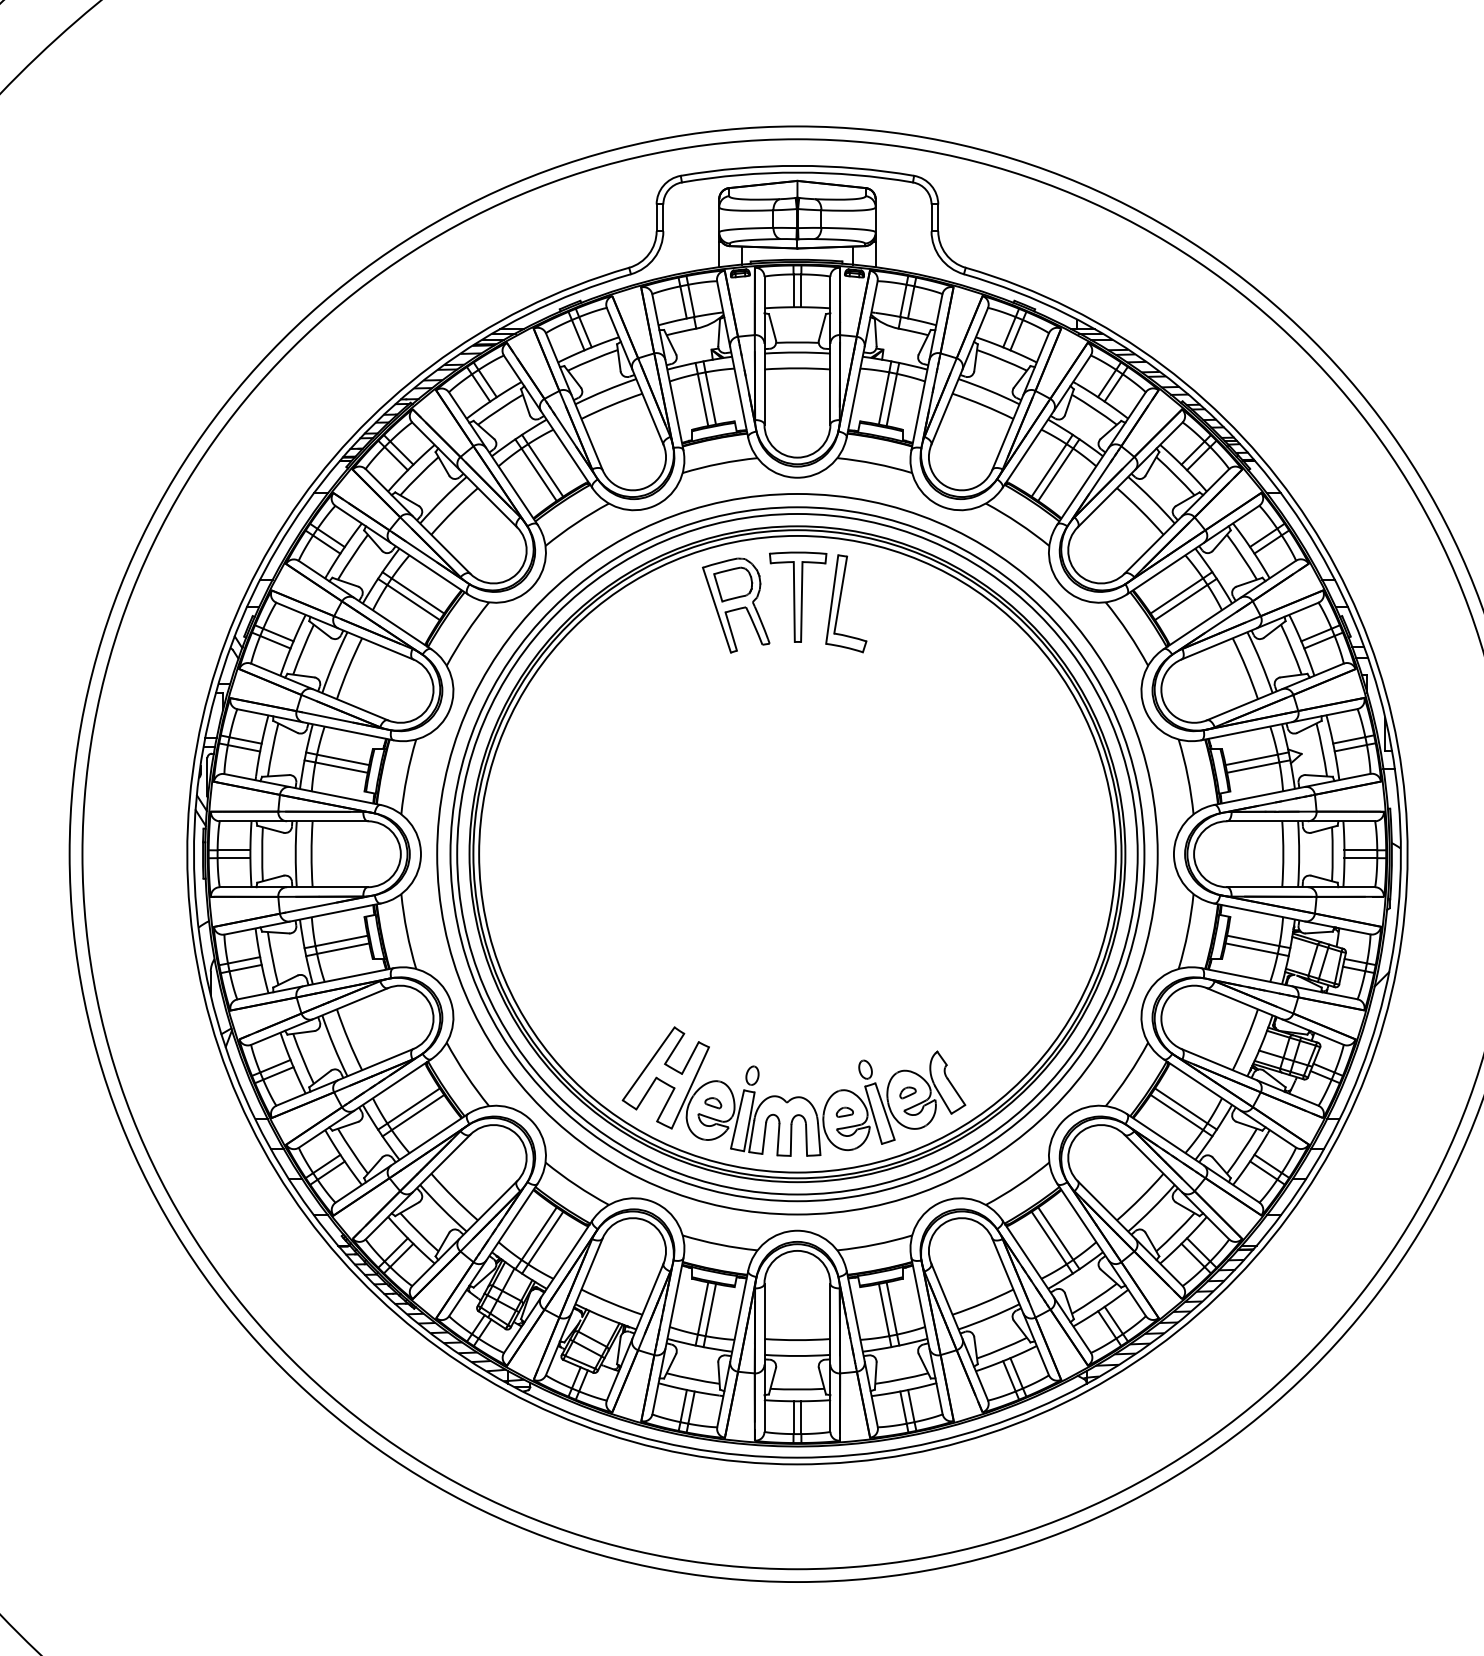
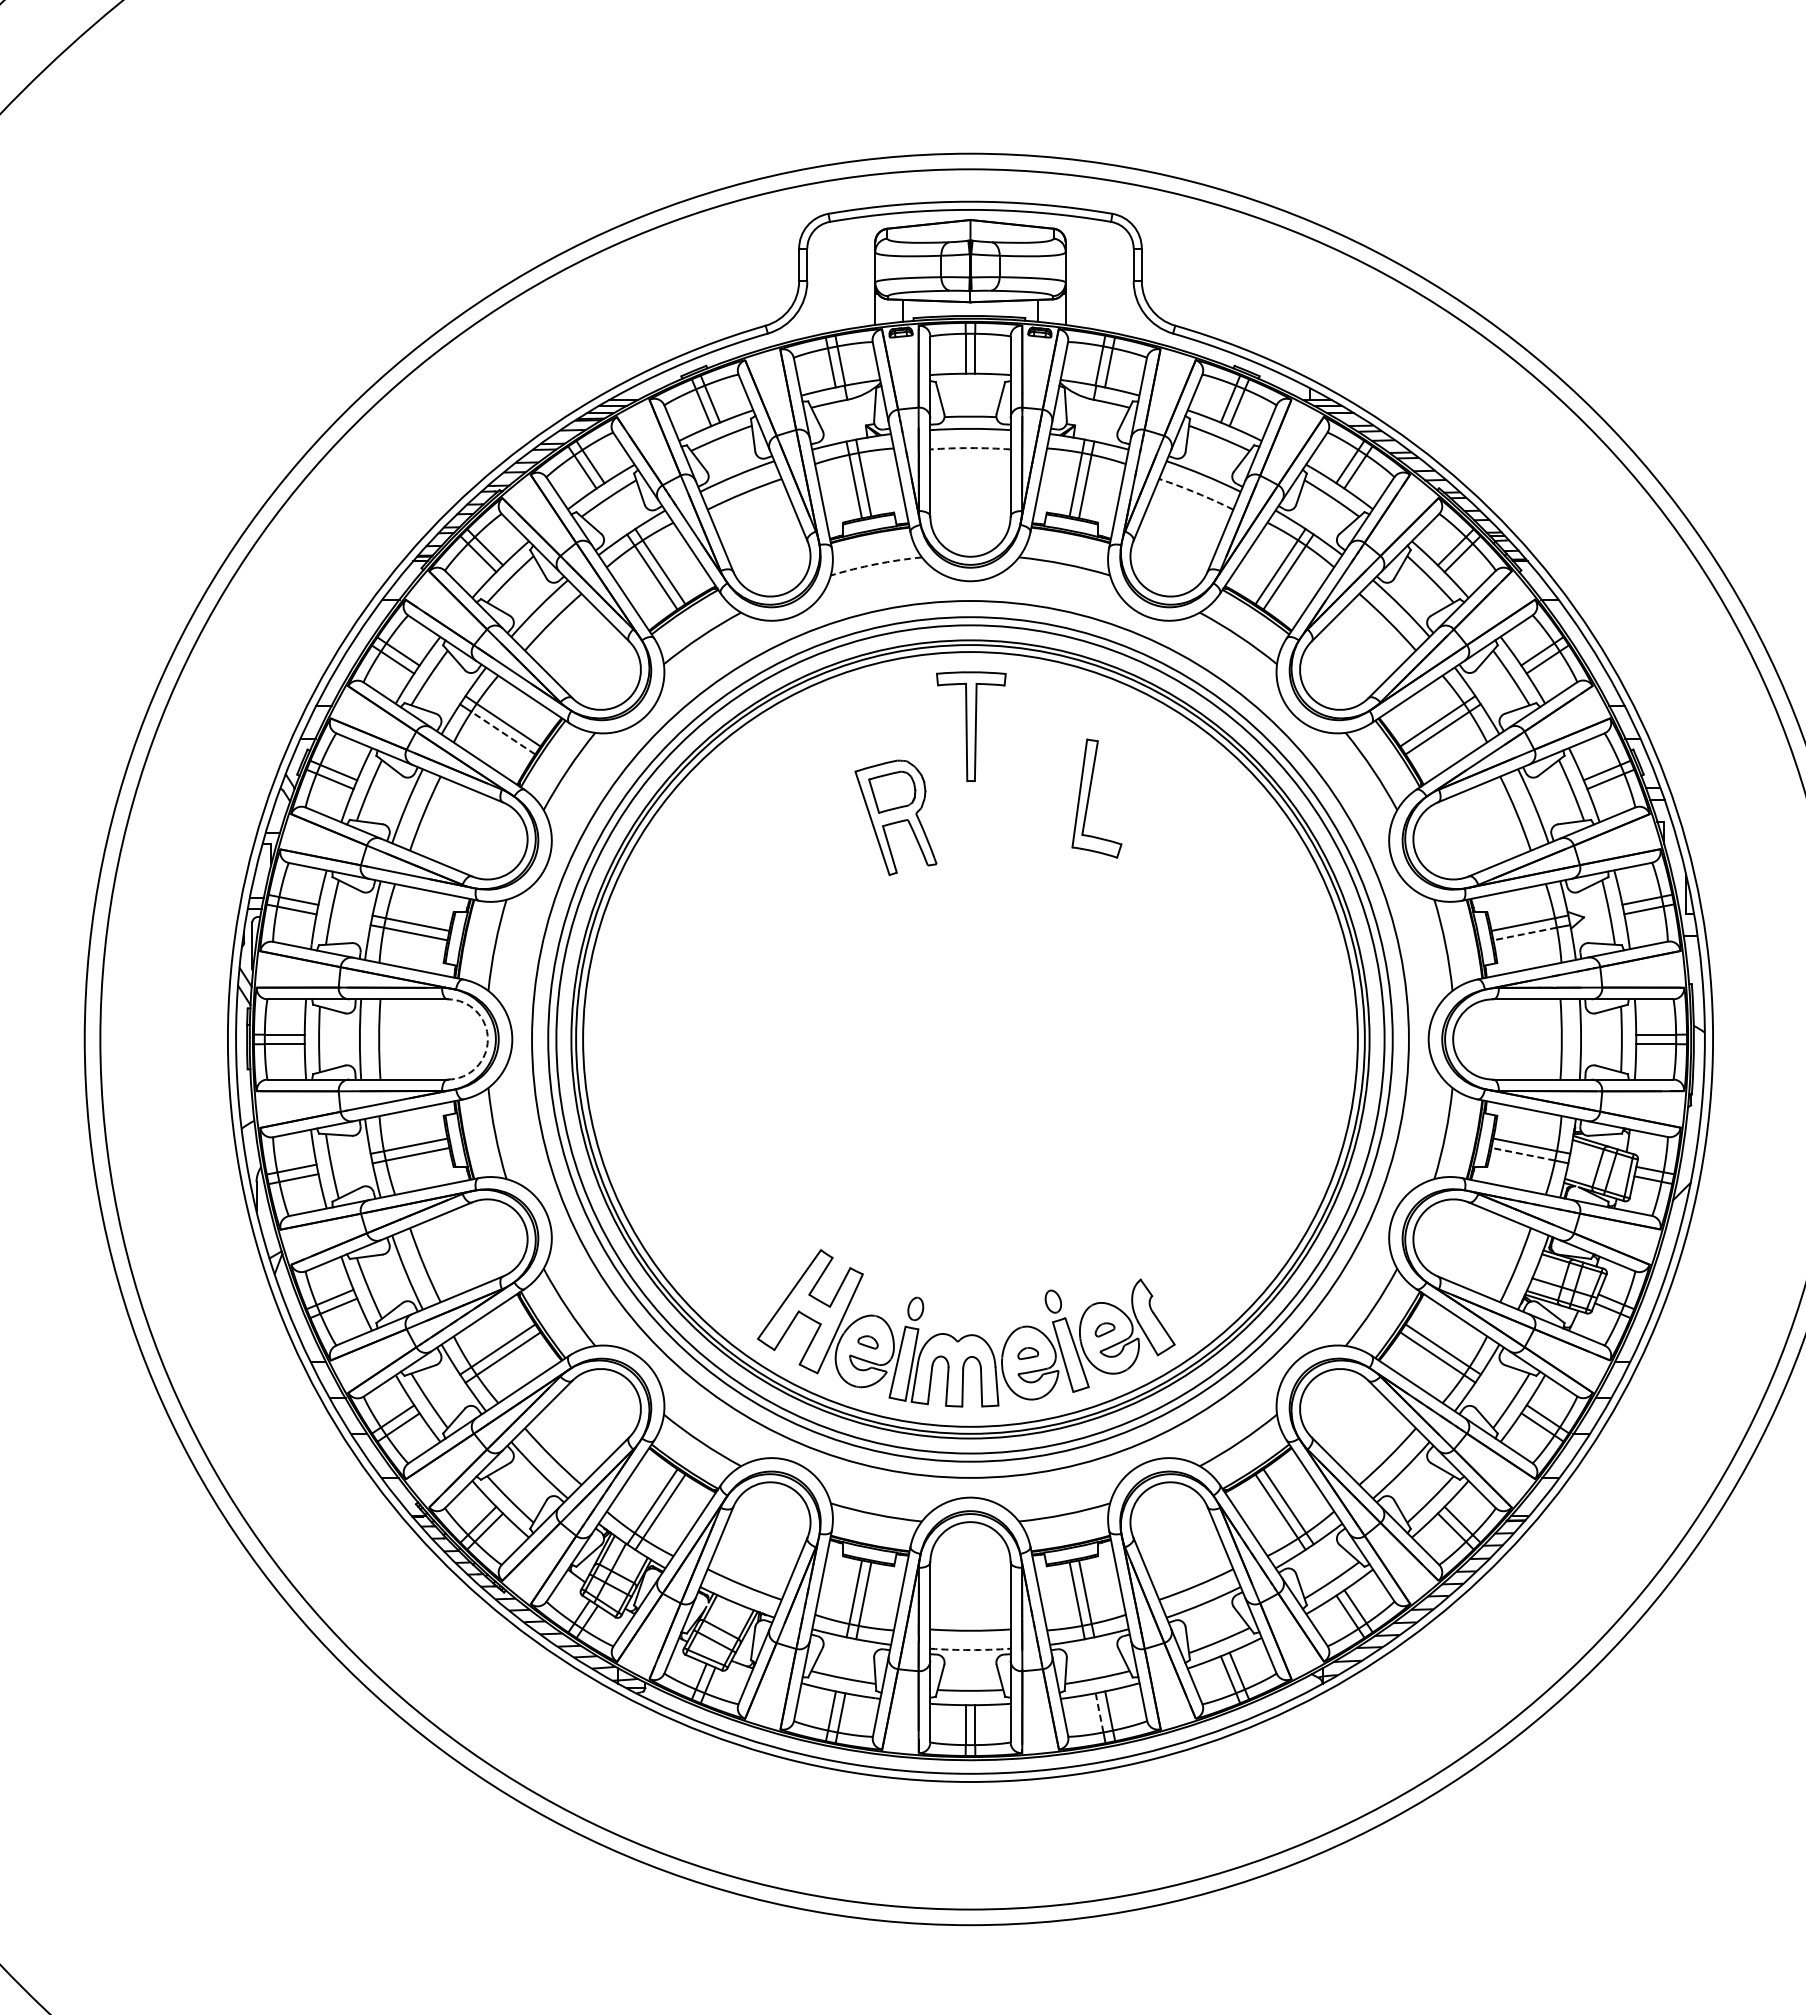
arc: (797, 368) -> (970, 448), solid -> dashed
arc: (983, 405) -> (1196, 493), solid -> dashed
arc: (719, 463) -> (875, 564), solid -> dashed
line: (412, 602) -> (502, 732), solid -> dashed
part: (840, 603) -> (1089, 798), moved
part: (735, 605) -> (895, 817), moved
line: (1252, 768) -> (1524, 934), solid -> dashed
arc: (400, 854) -> (487, 1039), solid -> dashed
line: (1251, 948) -> (1522, 1154), solid -> dashed
arc: (797, 1356) -> (970, 1650), solid -> dashed
line: (903, 1407) -> (1099, 1712), solid -> dashed

